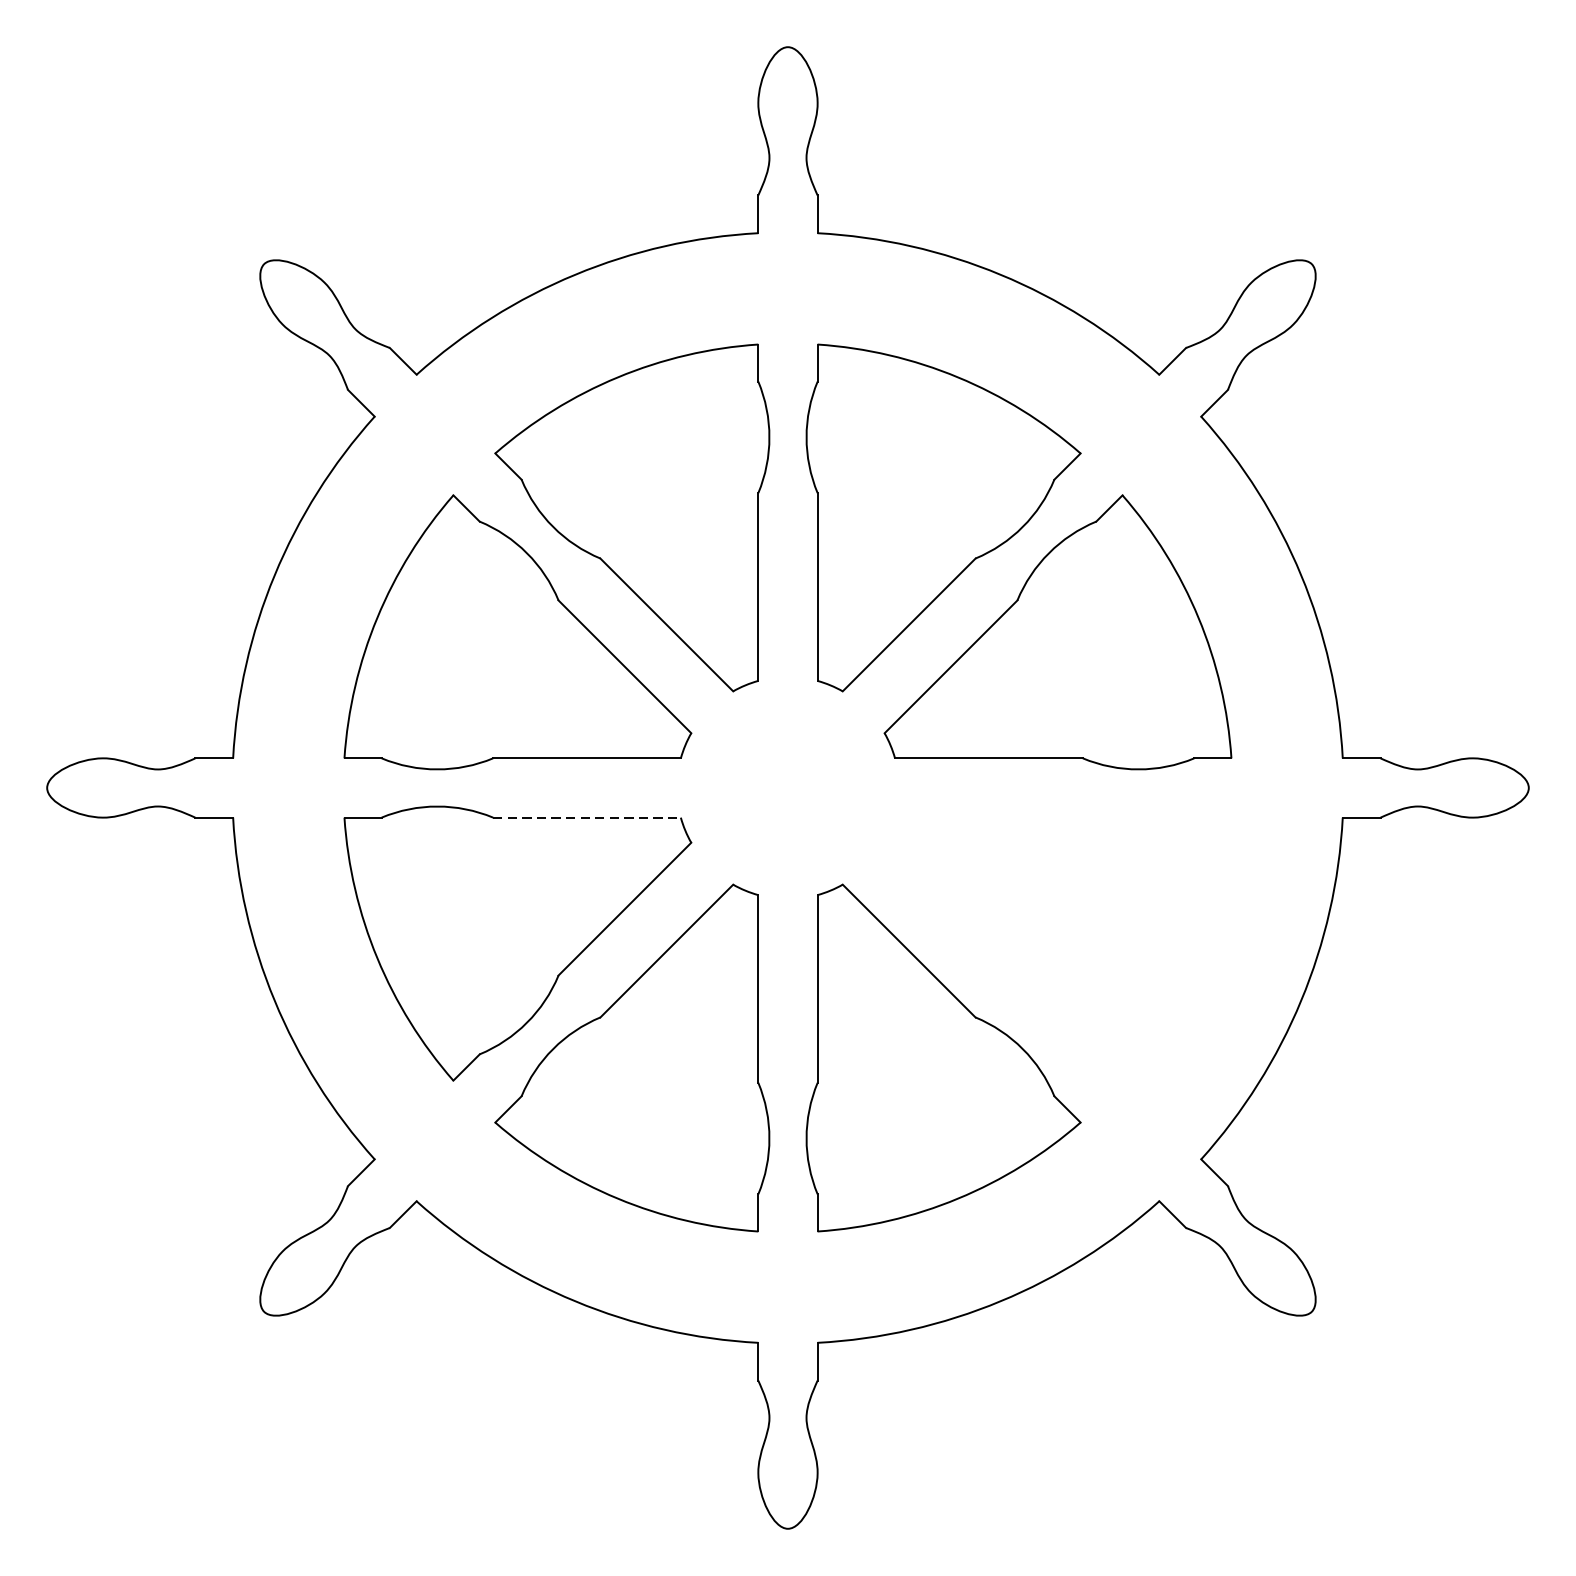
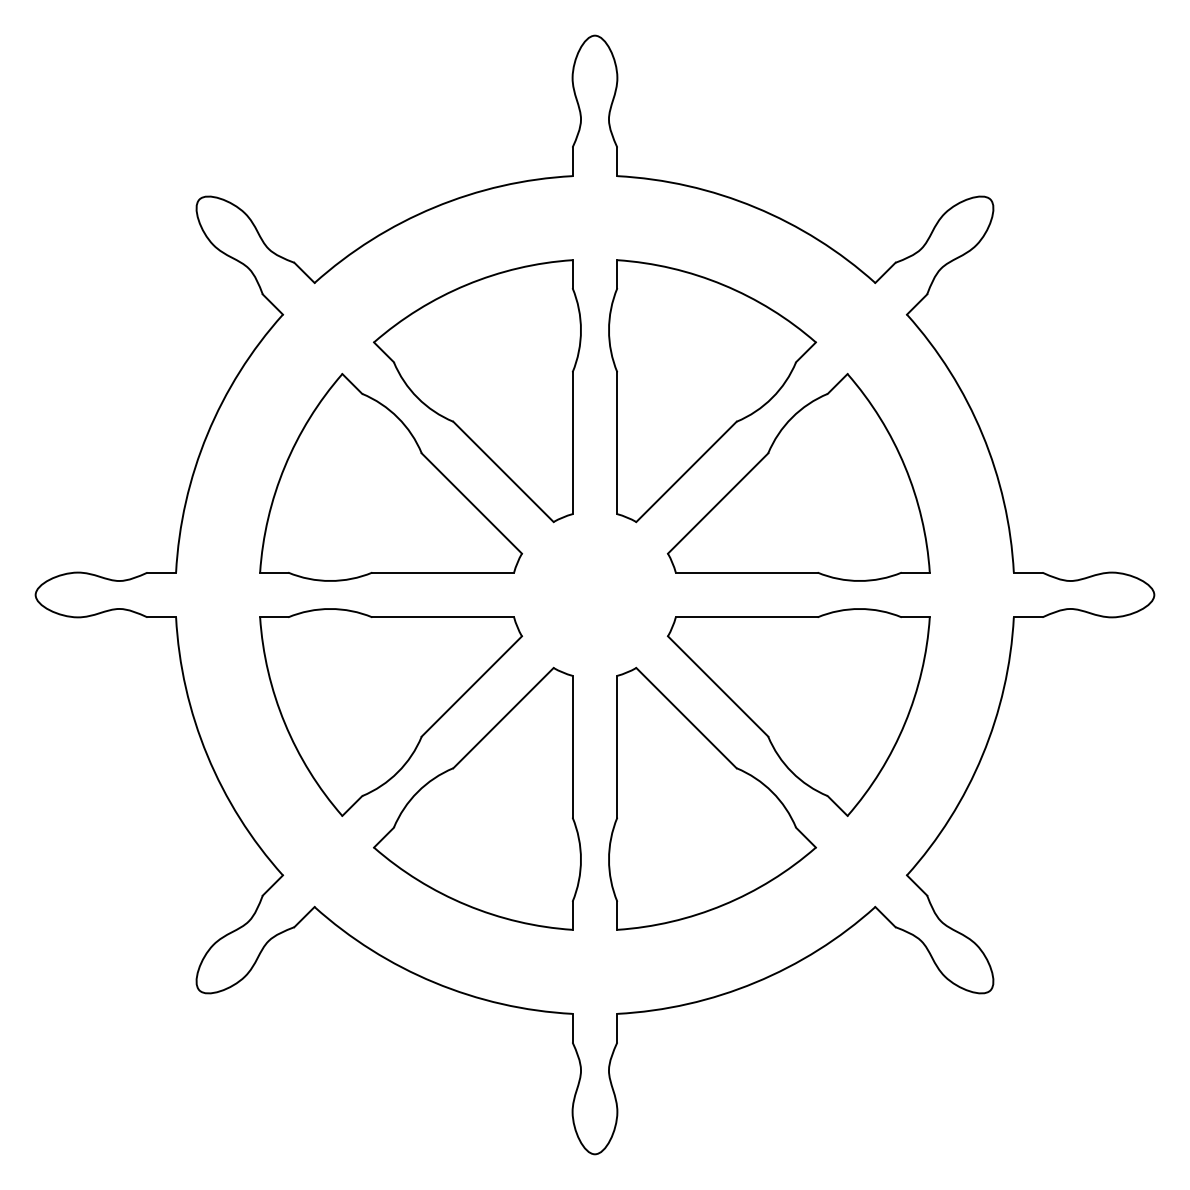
line: (587, 817) -> (443, 617), dashed -> solid
part: (1057, 943) -> (798, 712), added

